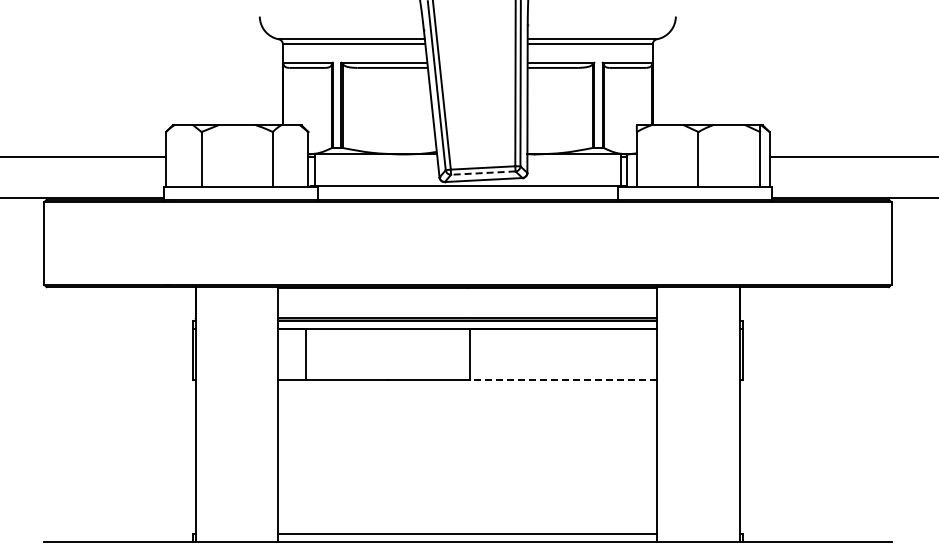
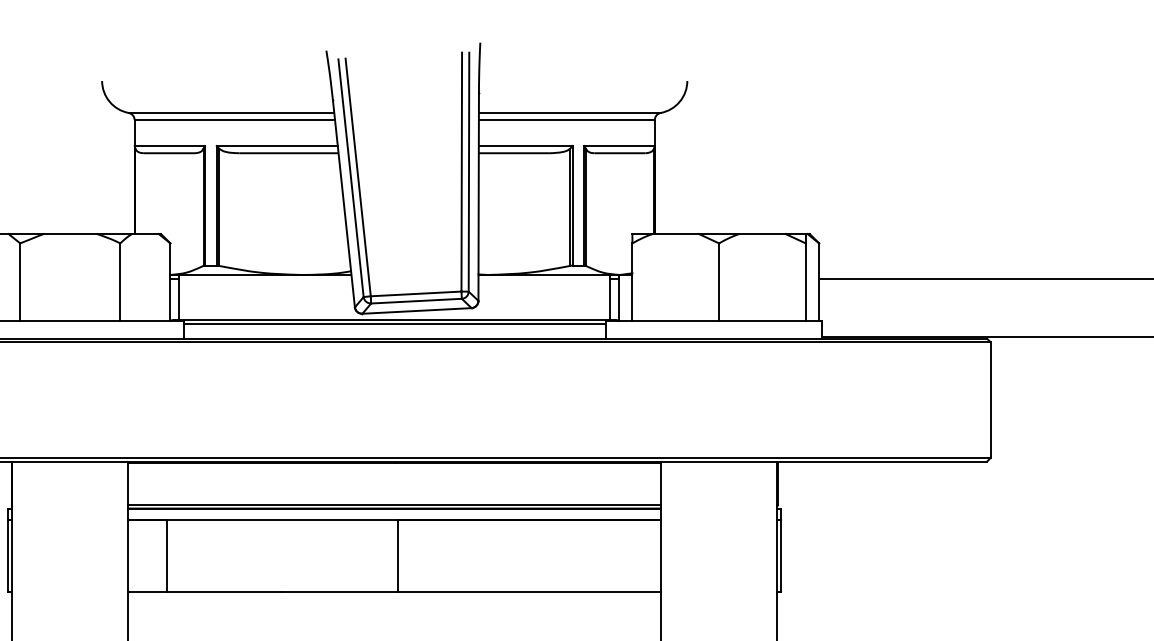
line: (482, 173) -> (415, 301), dashed -> solid
line: (467, 189) -> (394, 324), added
line: (563, 380) -> (529, 592), dashed -> solid

